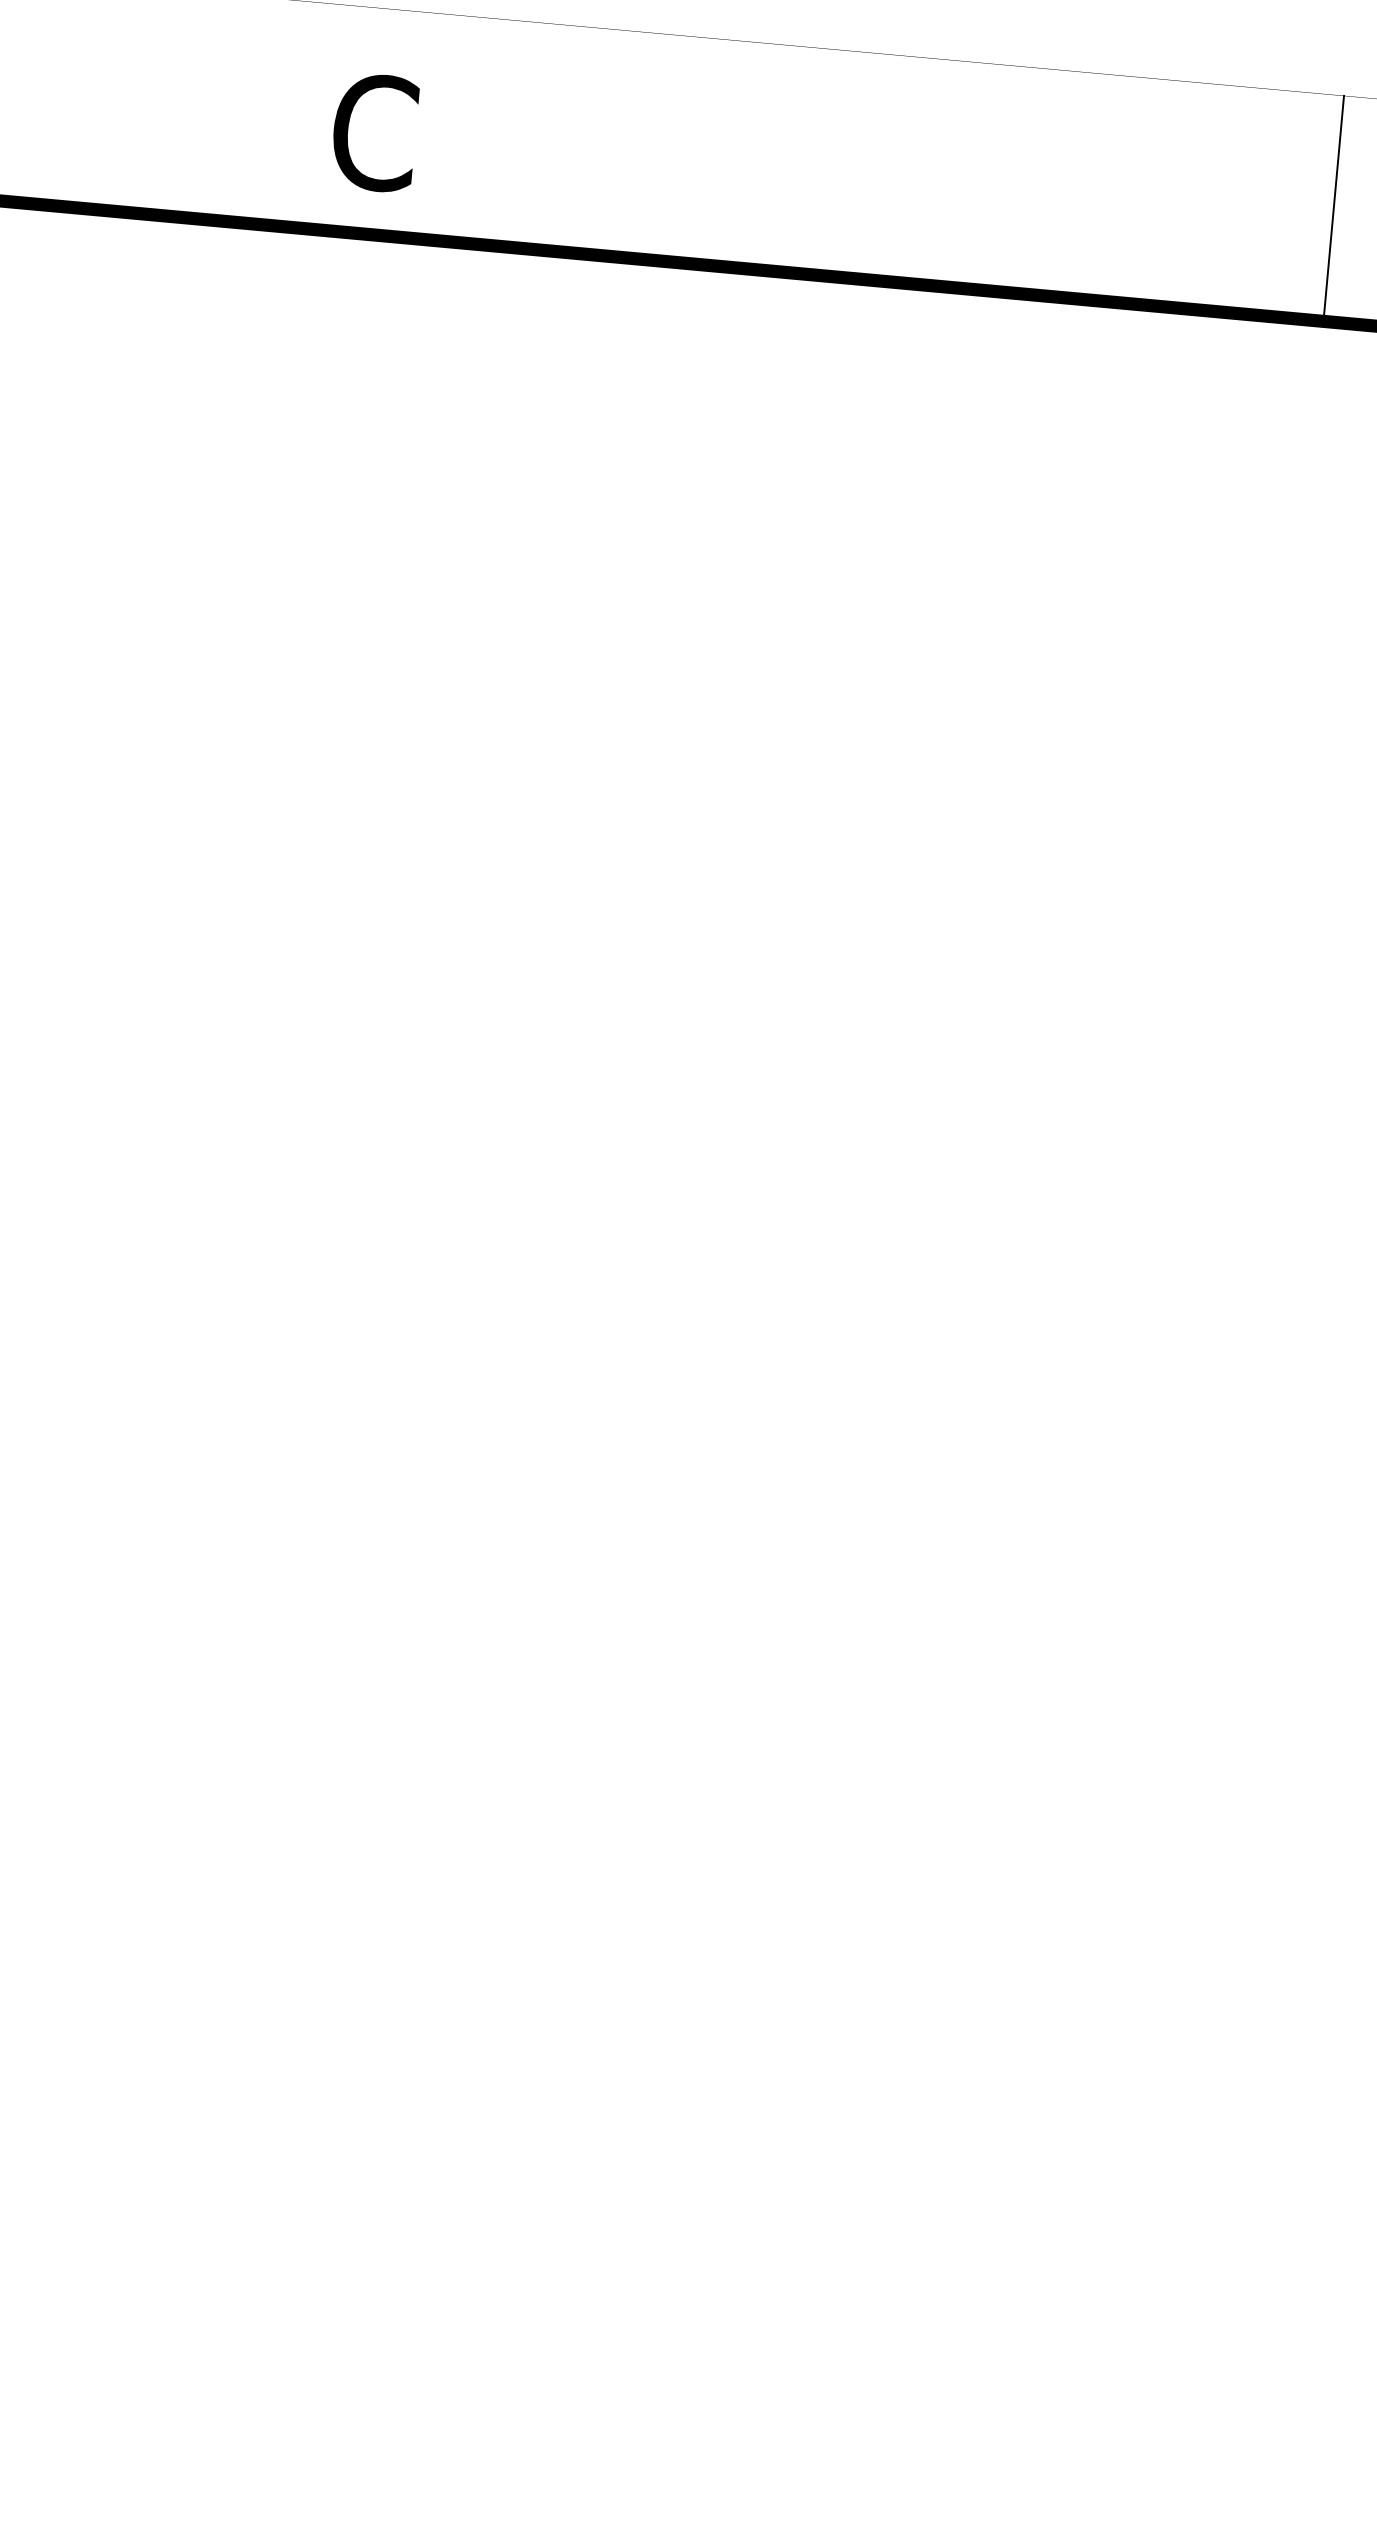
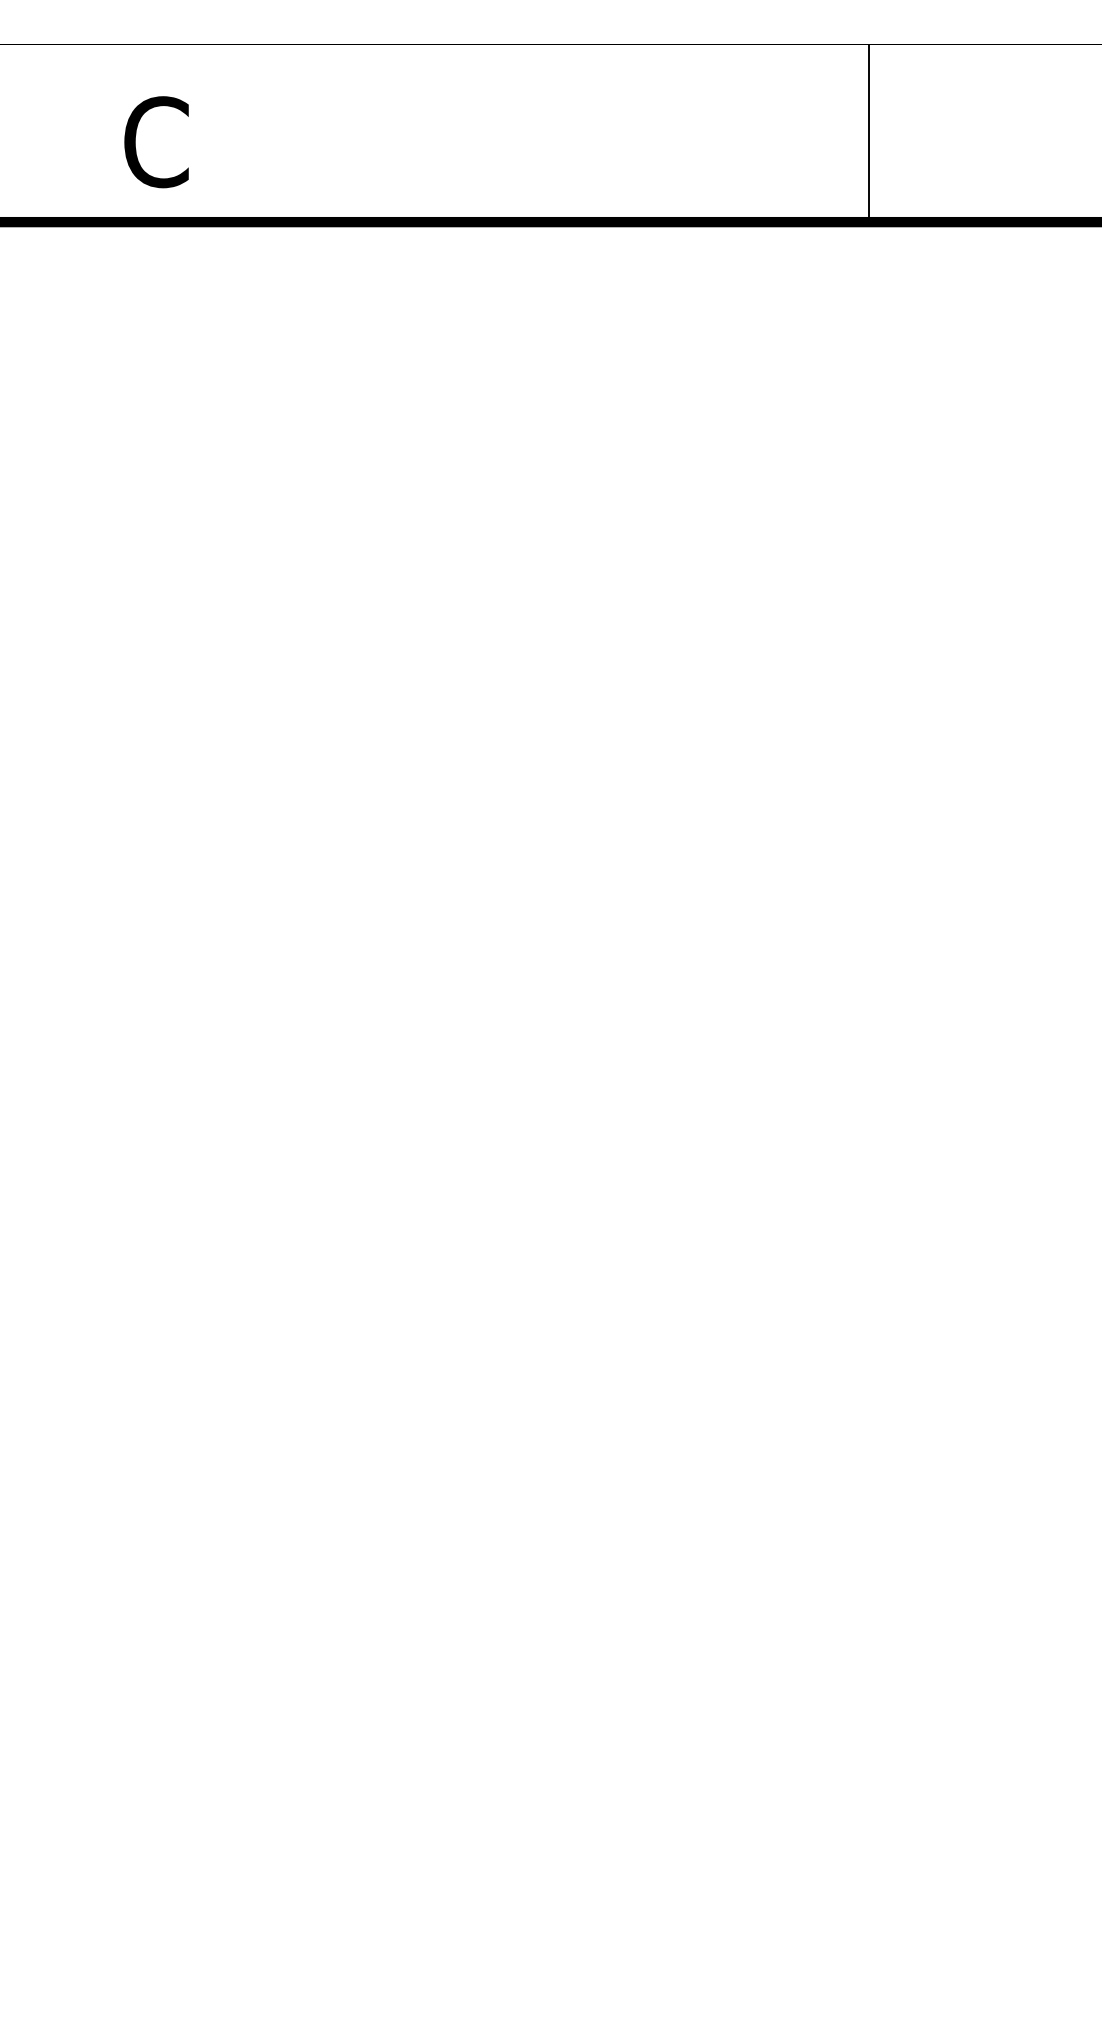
line: (1333, 208) -> (869, 133), moved

